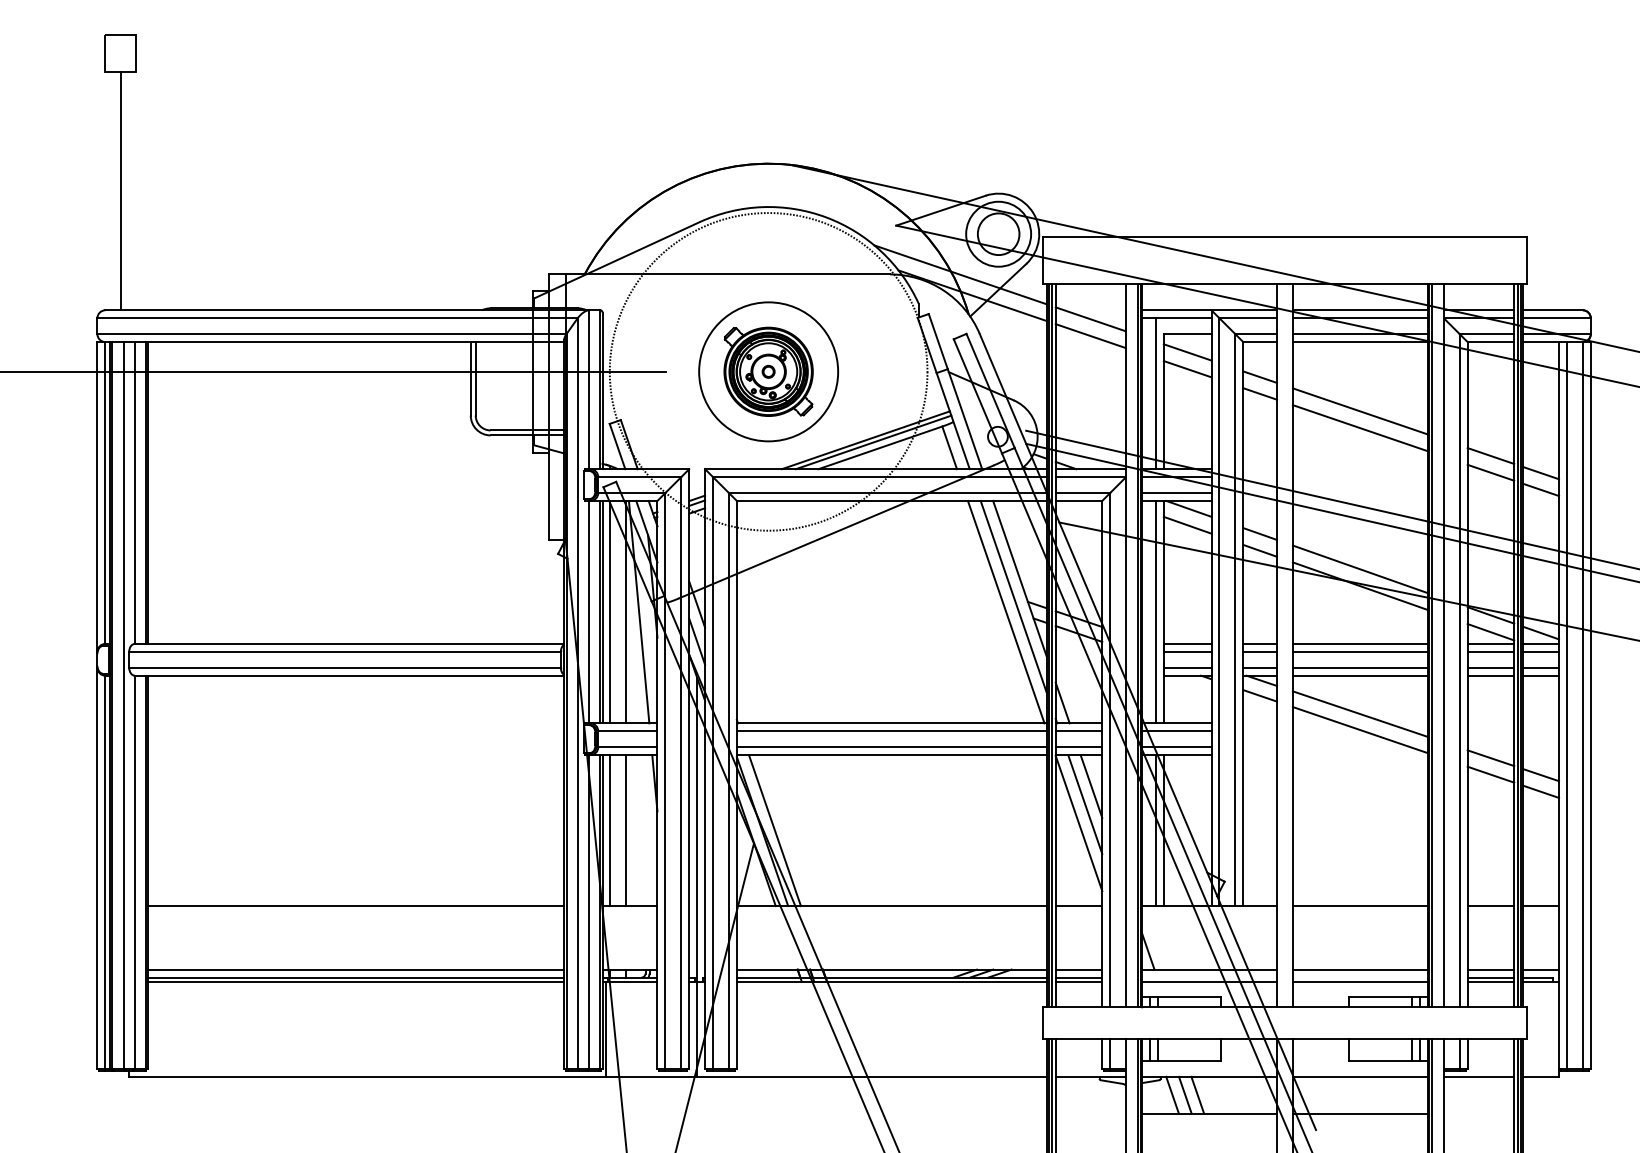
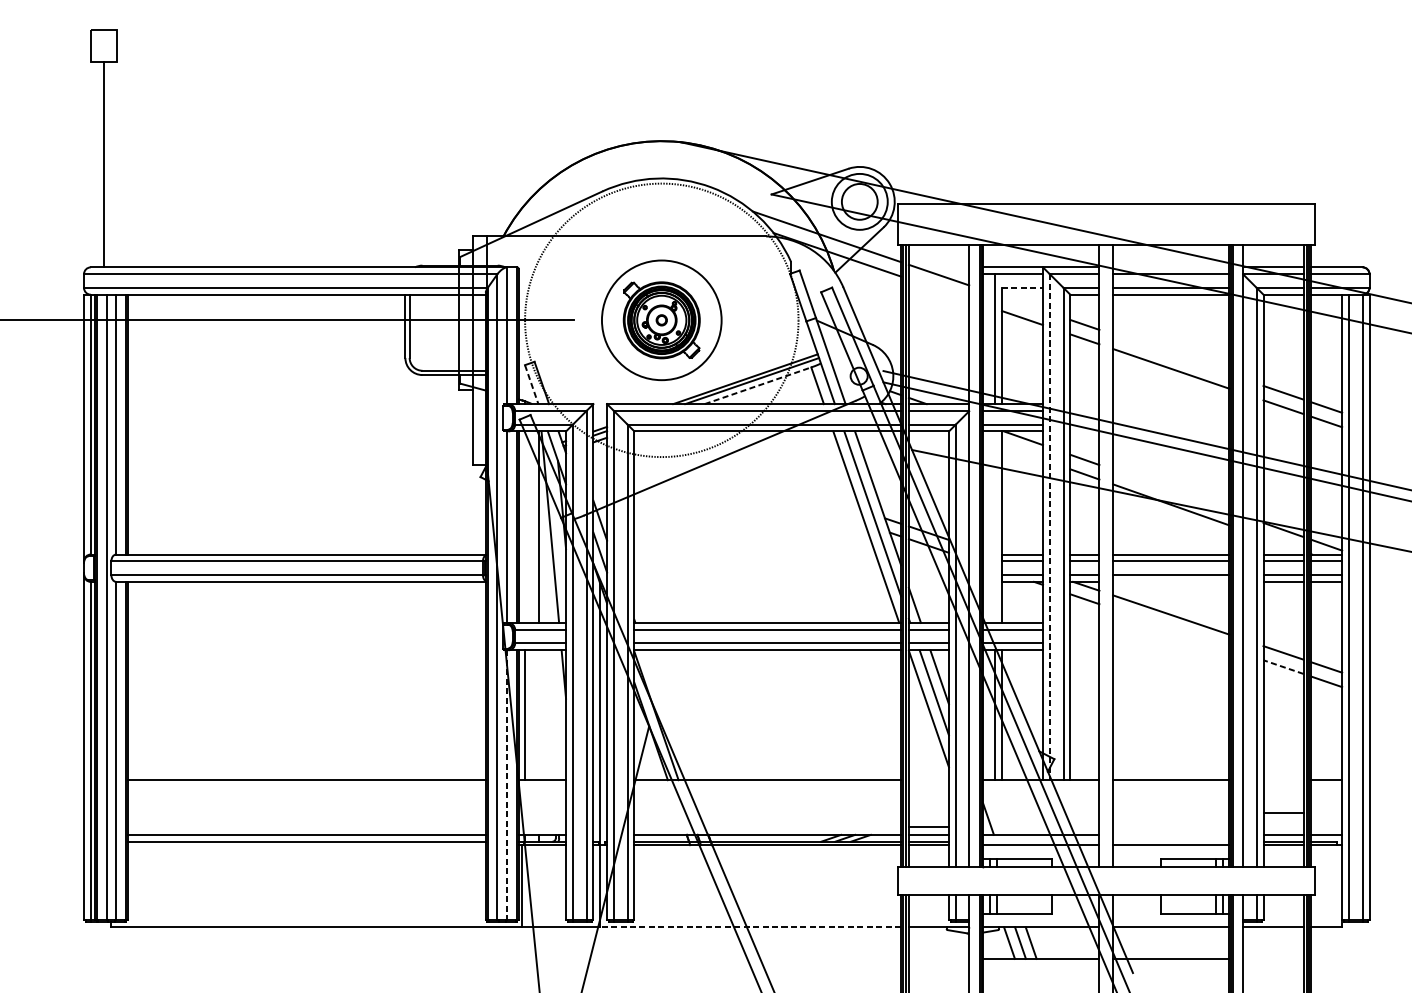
line: (1359, 310) -> (1170, 267), removed
line: (1187, 334) -> (1022, 288), solid -> dashed
line: (1090, 336) -> (938, 289), removed
line: (1187, 352) -> (1022, 303), removed
line: (1359, 411) -> (1170, 354), removed
line: (617, 446) -> (531, 384), solid -> dashed
line: (880, 447) -> (758, 385), solid -> dashed
line: (1187, 524) -> (1022, 451), removed
line: (1359, 569) -> (1170, 490), removed
line: (609, 611) -> (524, 526), removed
line: (1155, 611) -> (994, 526), removed
line: (1219, 612) -> (1049, 527), solid -> dashed
line: (1490, 632) -> (1283, 544), removed
line: (1359, 675) -> (1170, 581), removed
line: (1359, 730) -> (1170, 629), removed
line: (1490, 774) -> (1283, 666), solid -> dashed
line: (625, 830) -> (538, 715), removed
line: (774, 830) -> (666, 715), removed
line: (1078, 906) -> (928, 827), moved
line: (1490, 906) -> (1283, 813), moved
line: (588, 912) -> (506, 785), solid -> dashed
line: (1359, 969) -> (1170, 834), removed
line: (356, 981) -> (307, 845), removed
line: (871, 1076) -> (750, 926), solid -> dashed

